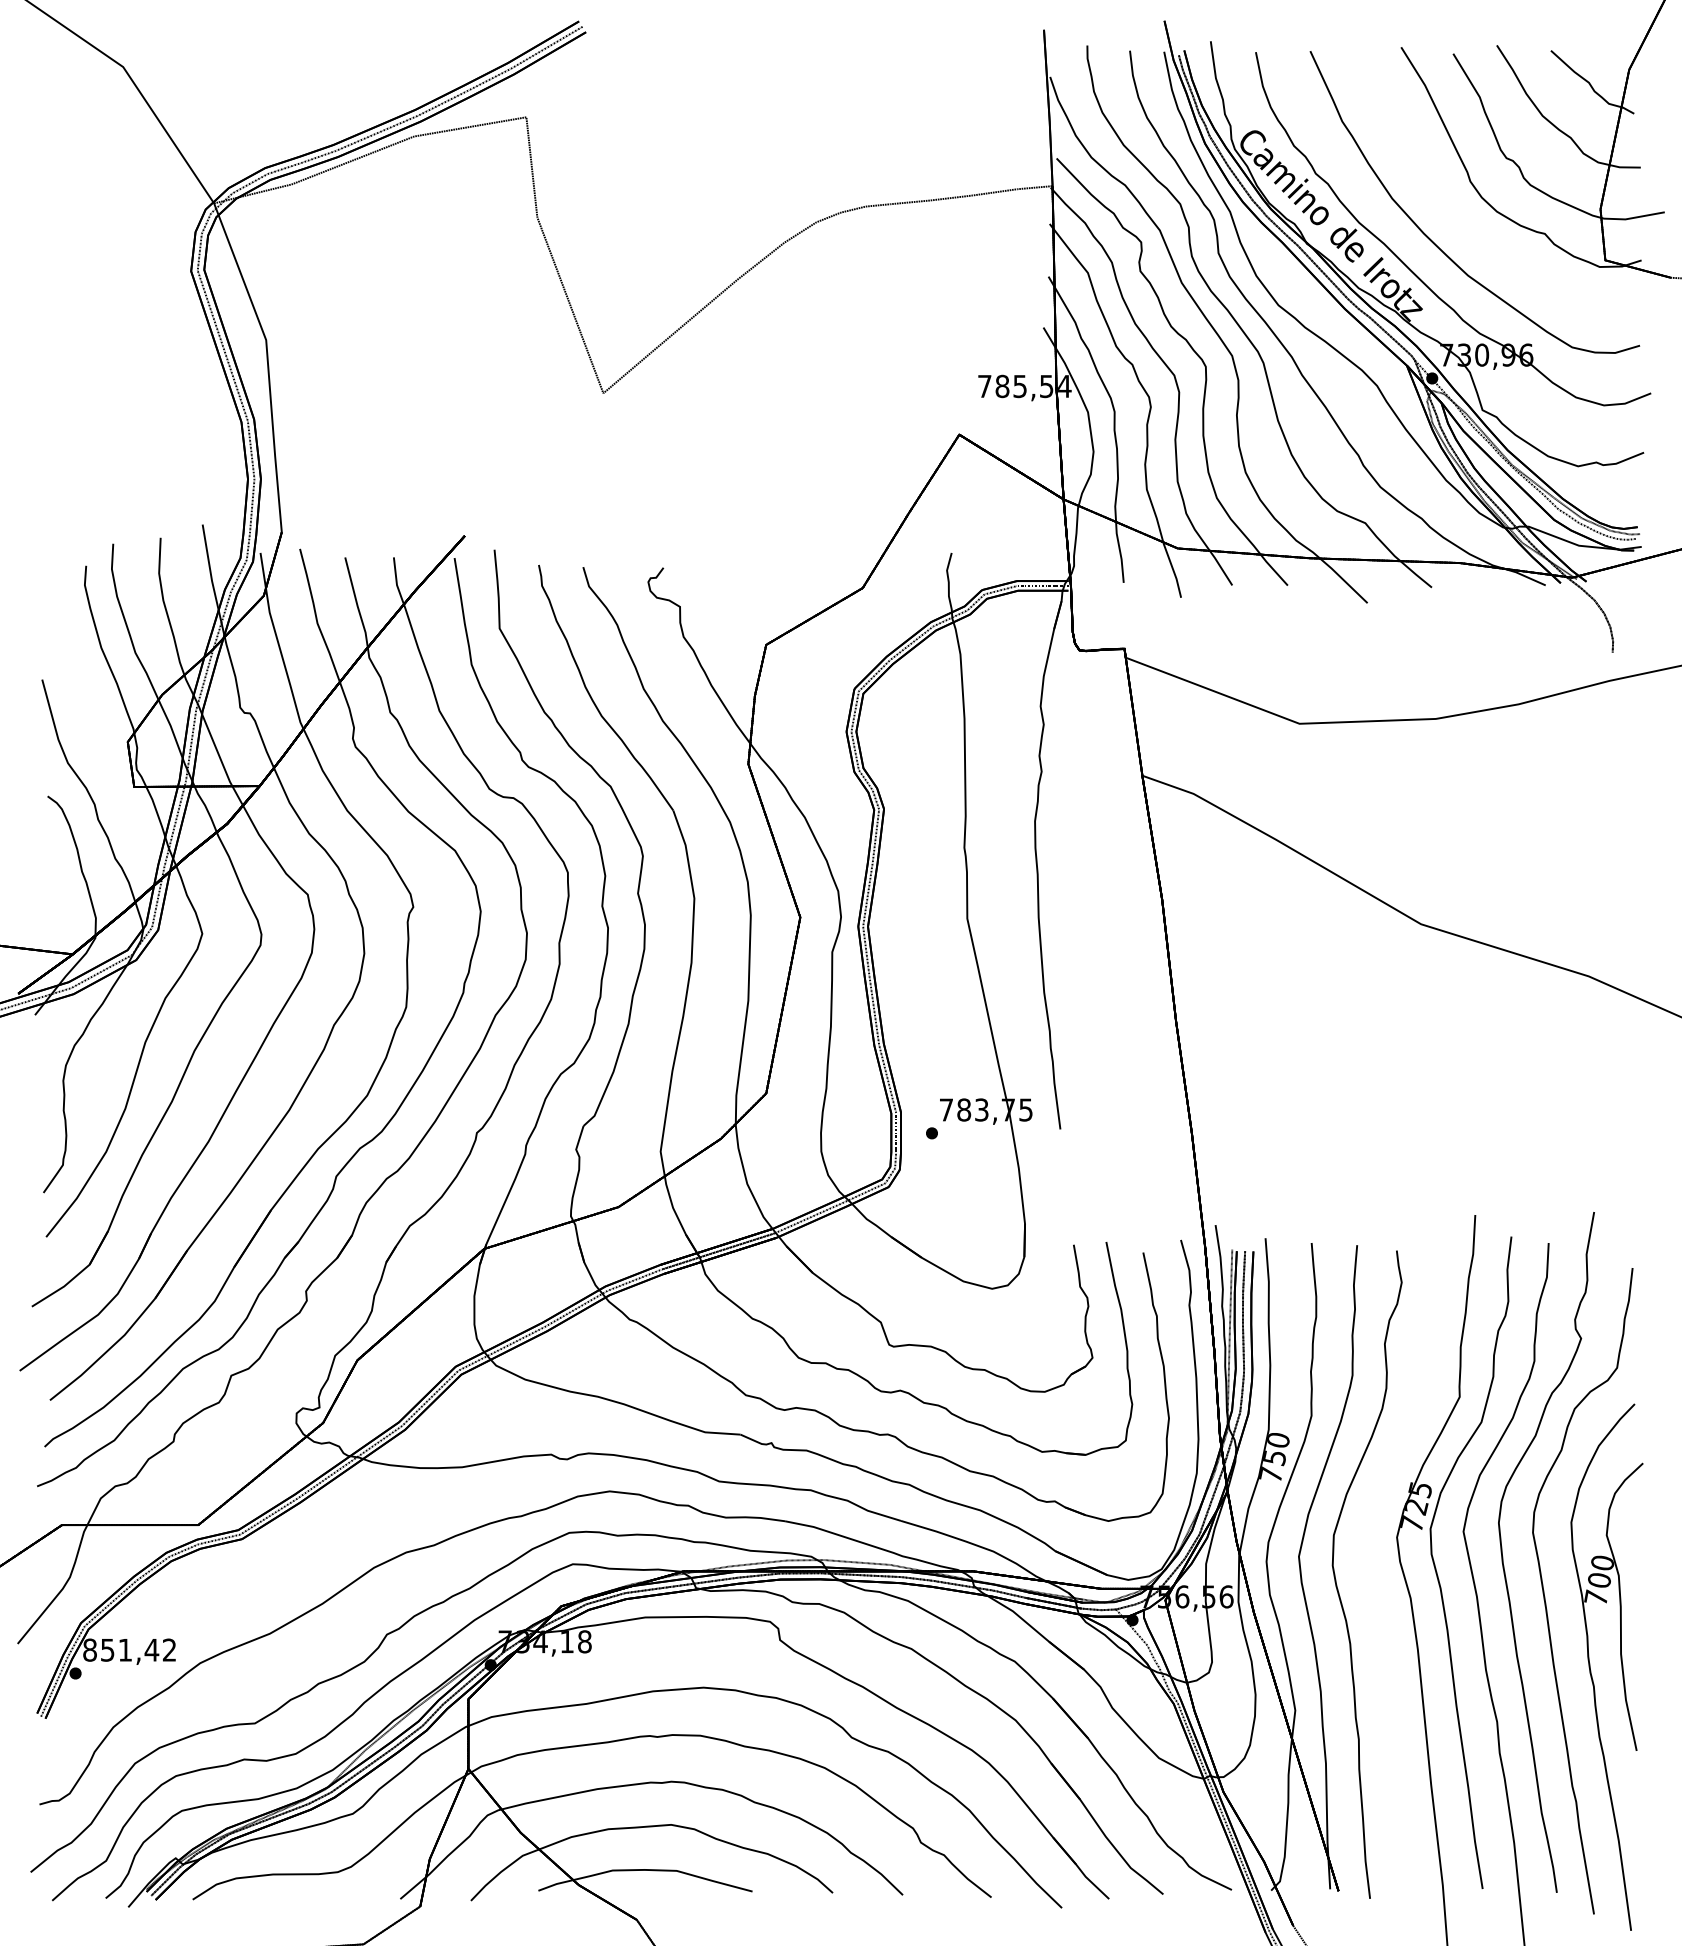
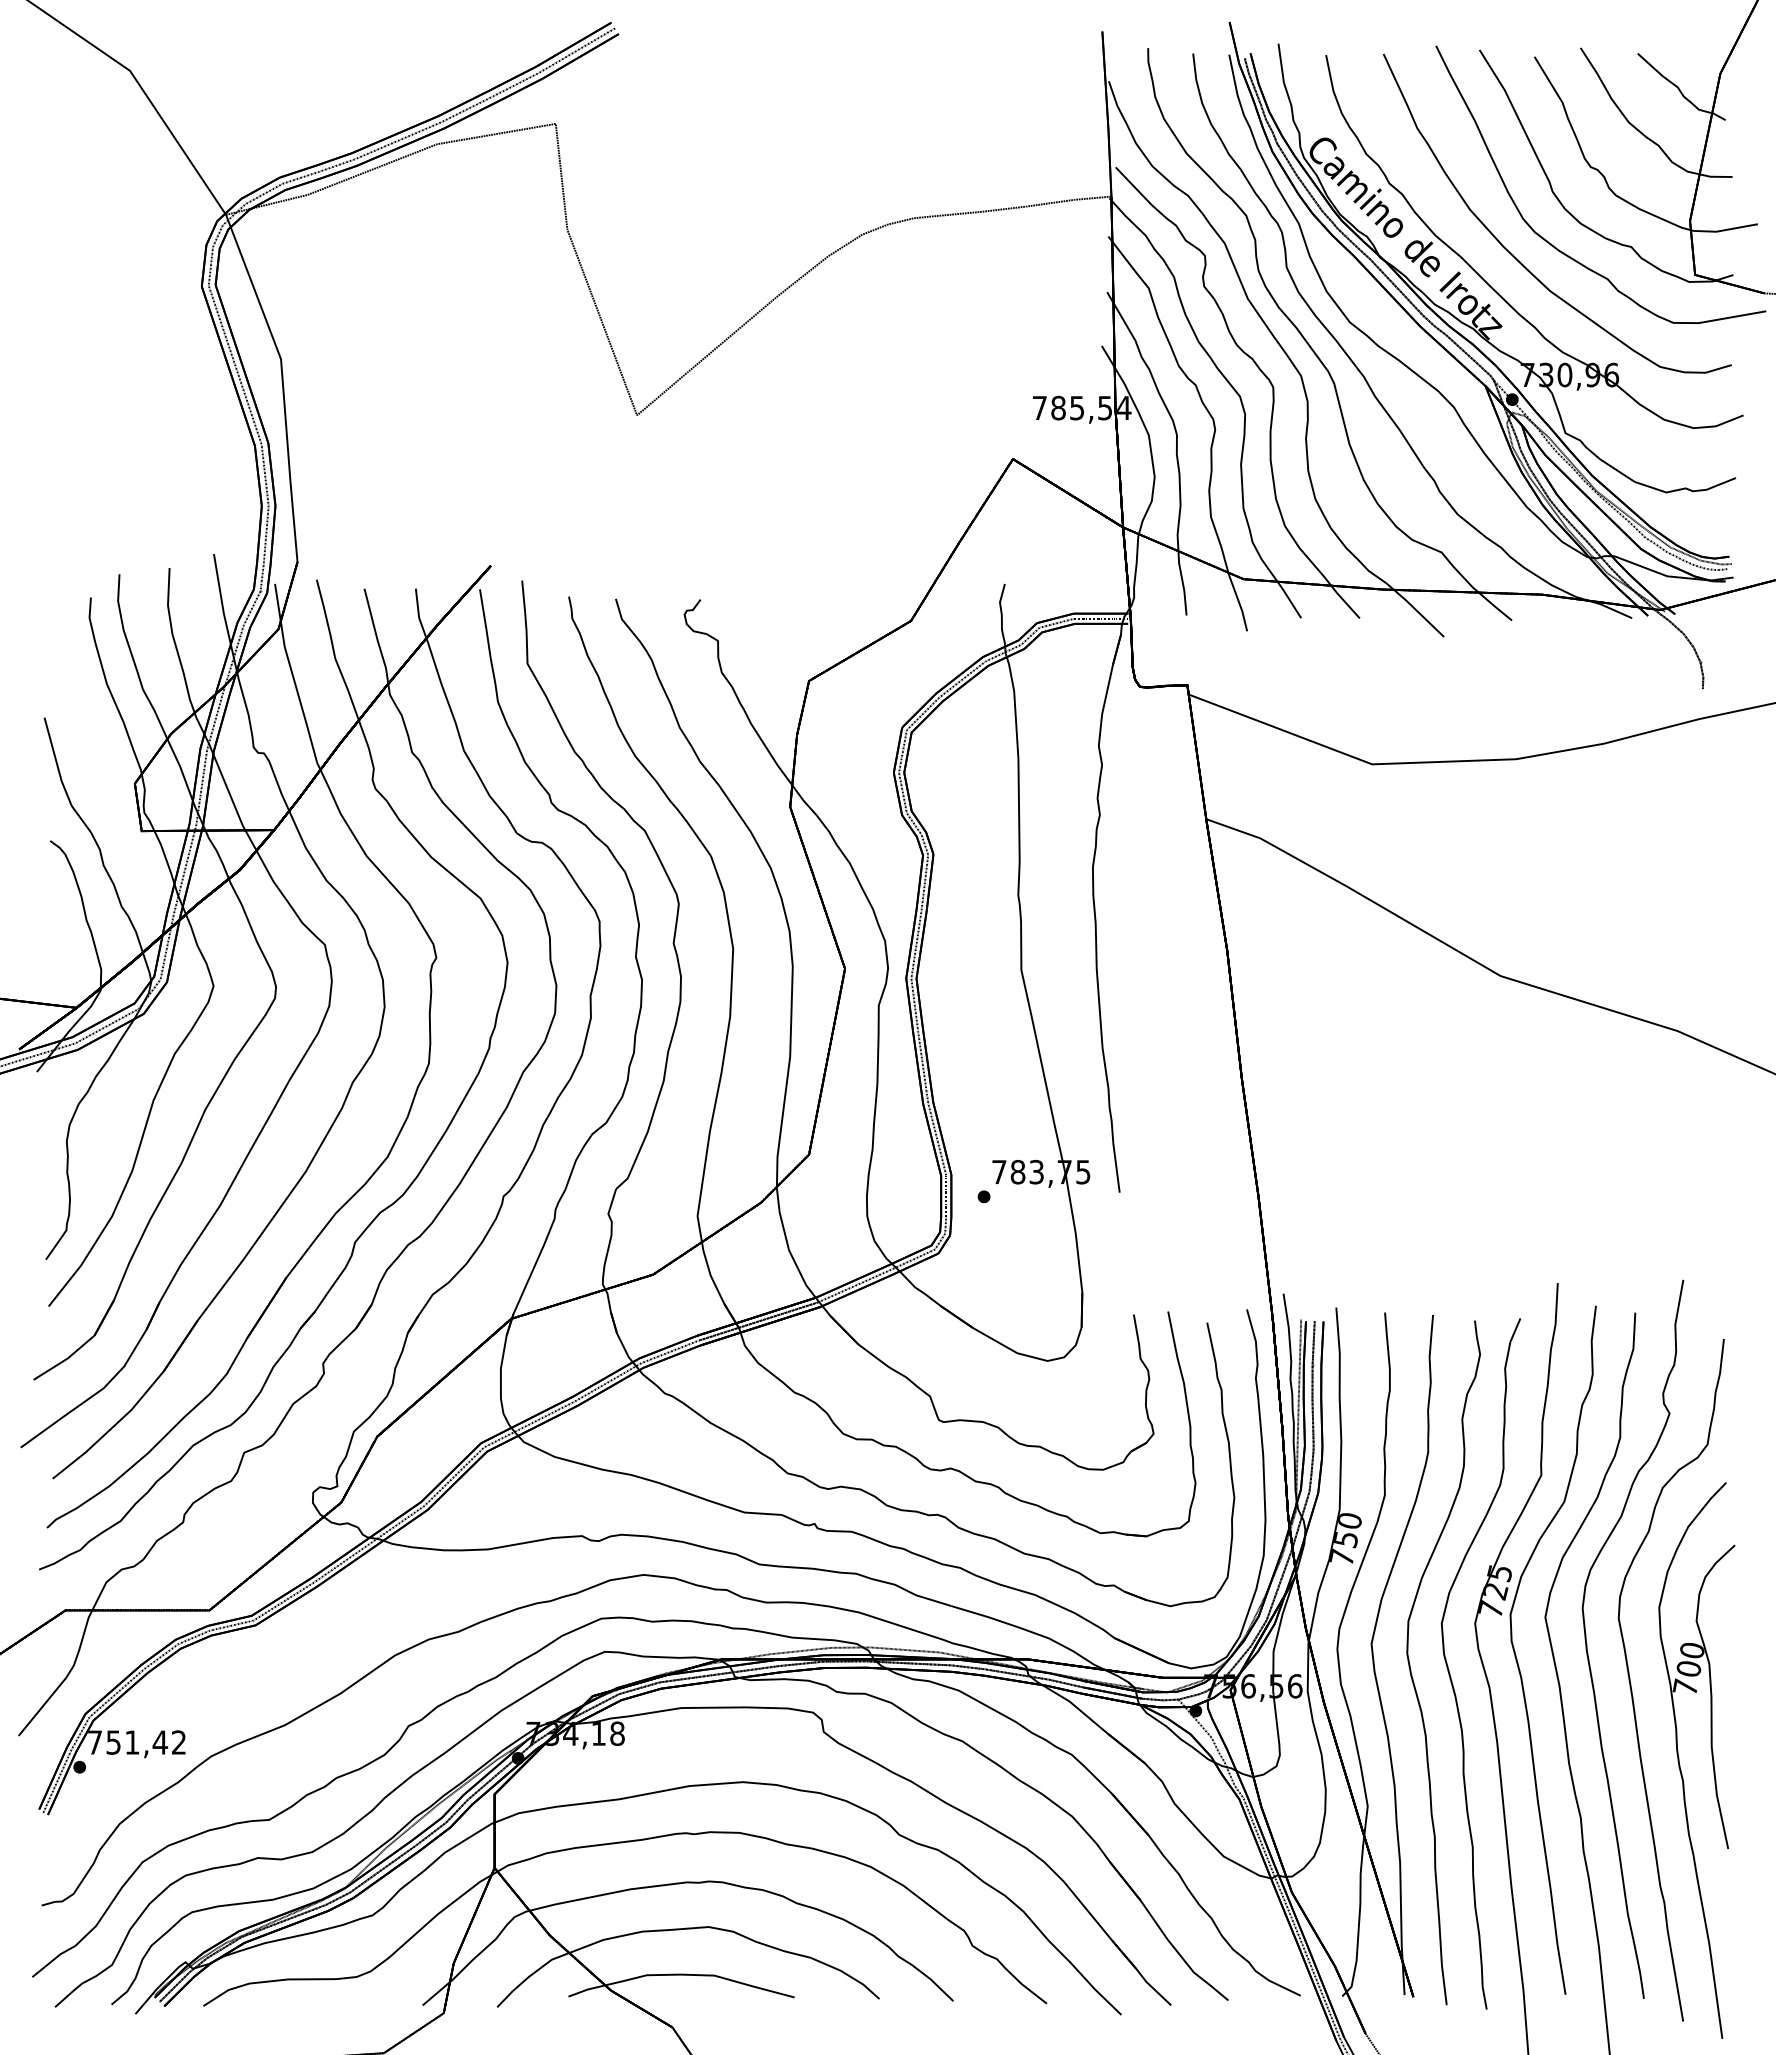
part: (1473, 233) -> (1555, 246), added
part: (1372, 1580) -> (1449, 1669), added
text: (89, 1650) -> (94, 1742), 851,42 -> 751,42

